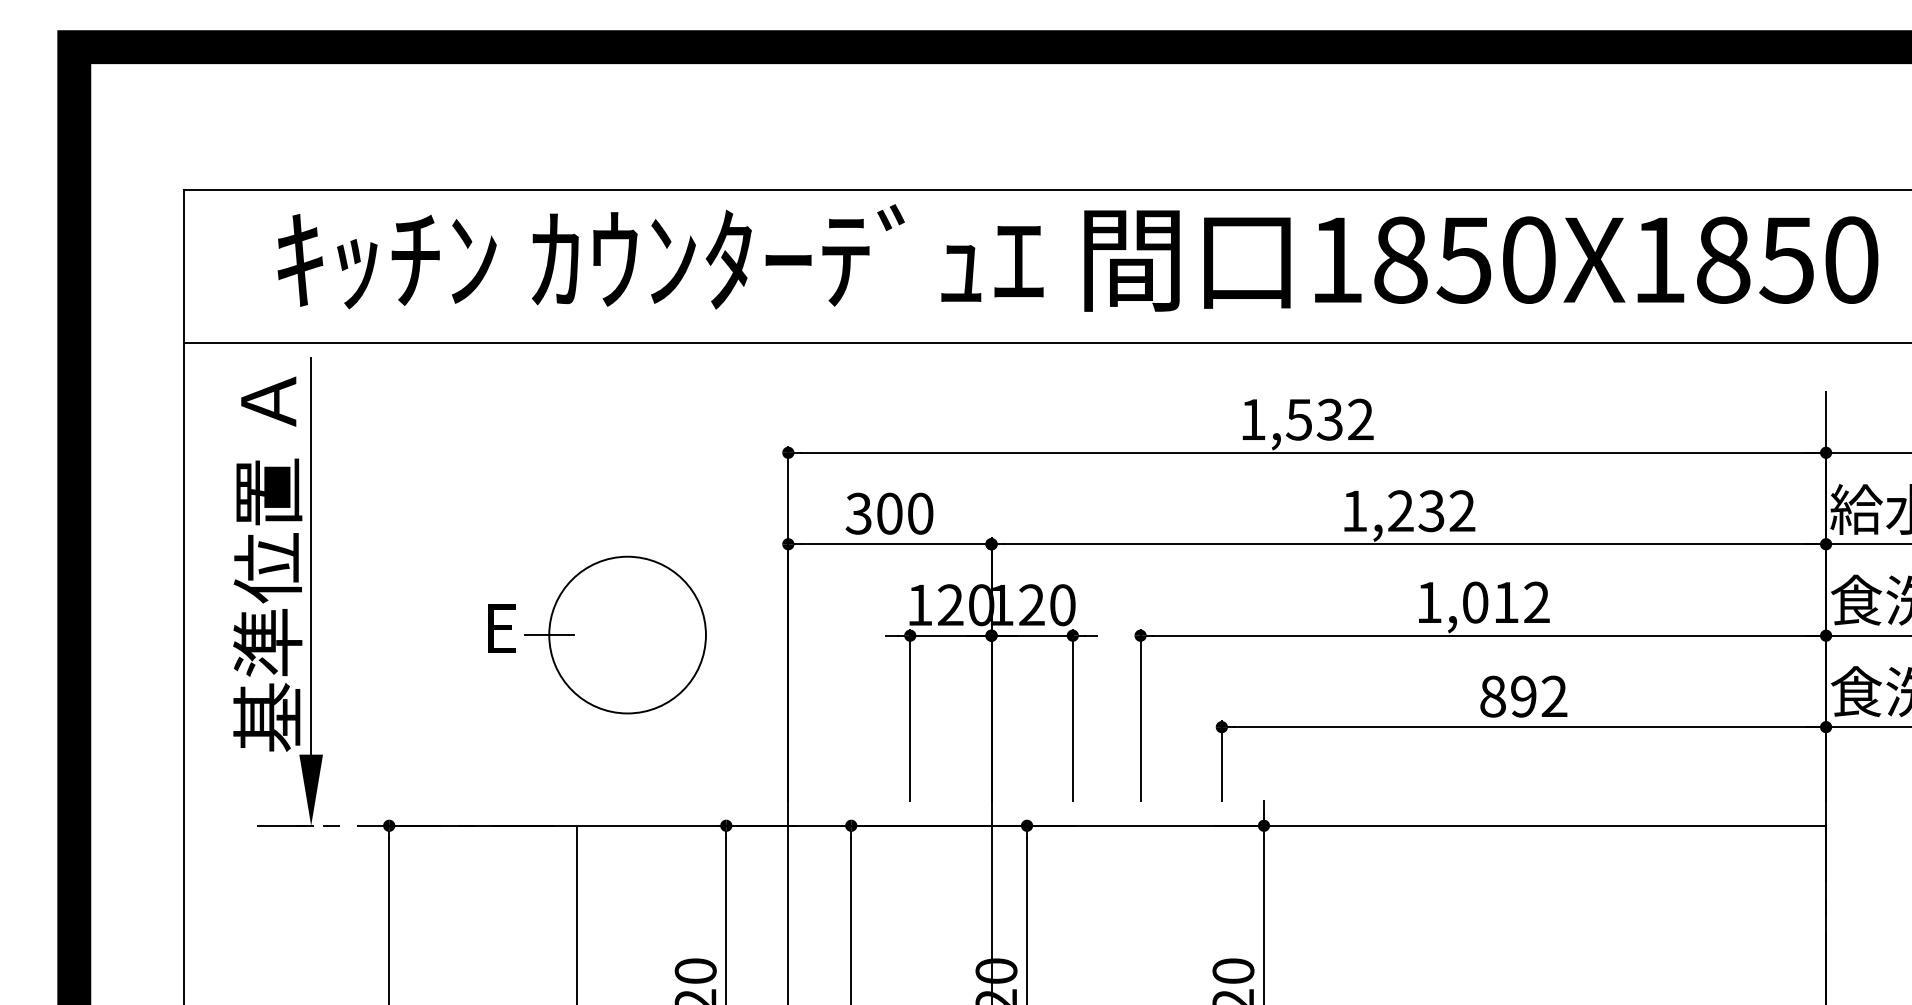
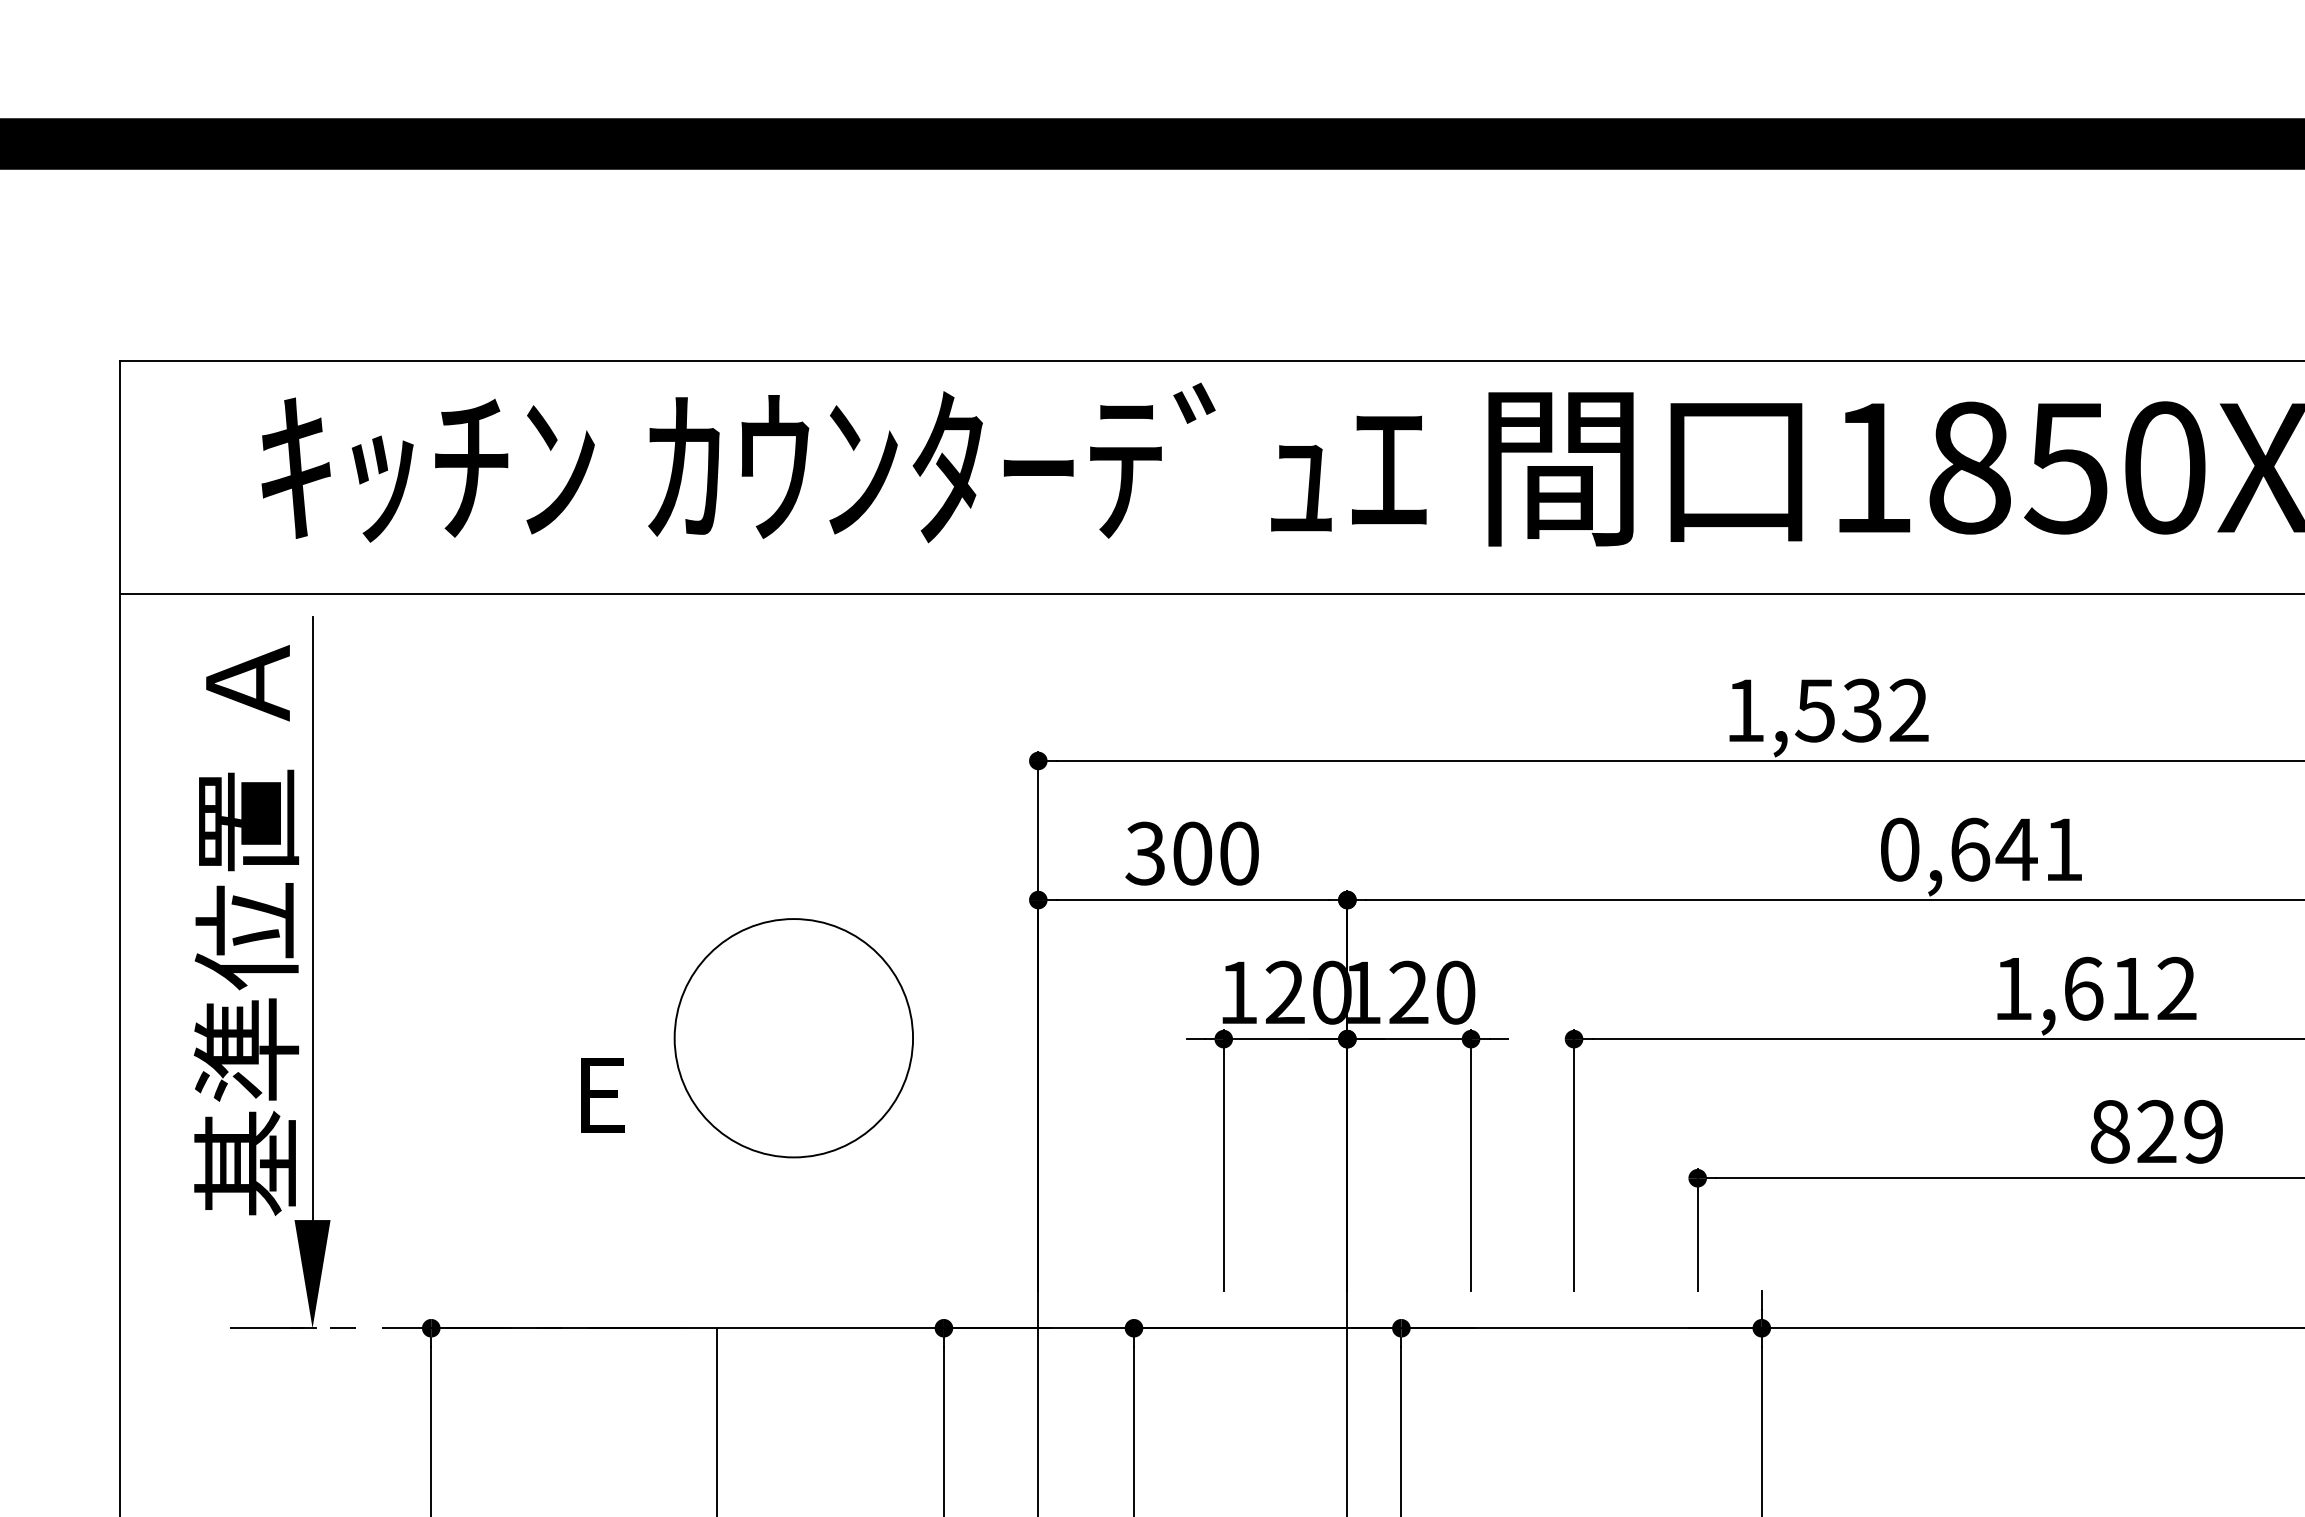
text: (1408, 511) -> (1981, 850), 1,232 -> 0,641
text: (1475, 602) -> (2083, 988), 1,012 -> 1,612
text: (501, 628) -> (602, 1095), moved
line: (548, 635) -> (673, 1038), removed
text: (1539, 696) -> (2180, 1131), 892 -> 829

